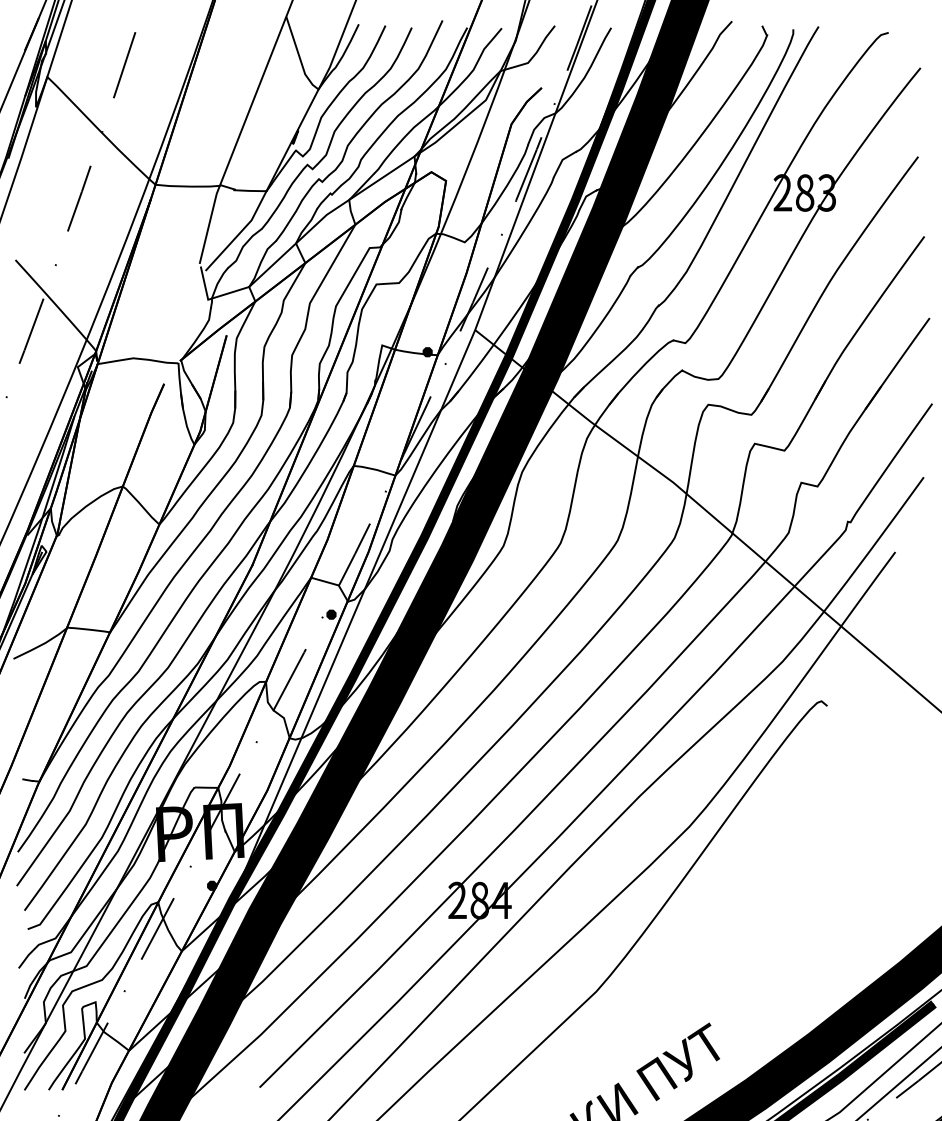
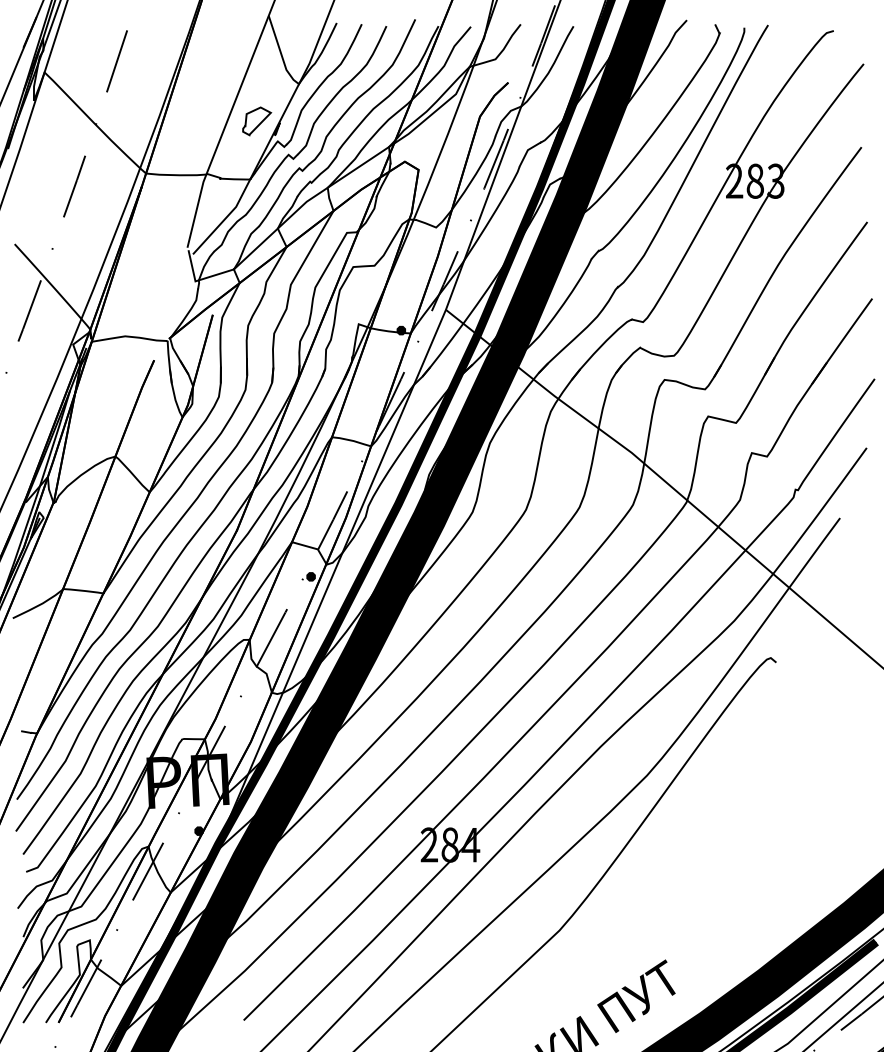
part: (274, 129) -> (257, 121), added

